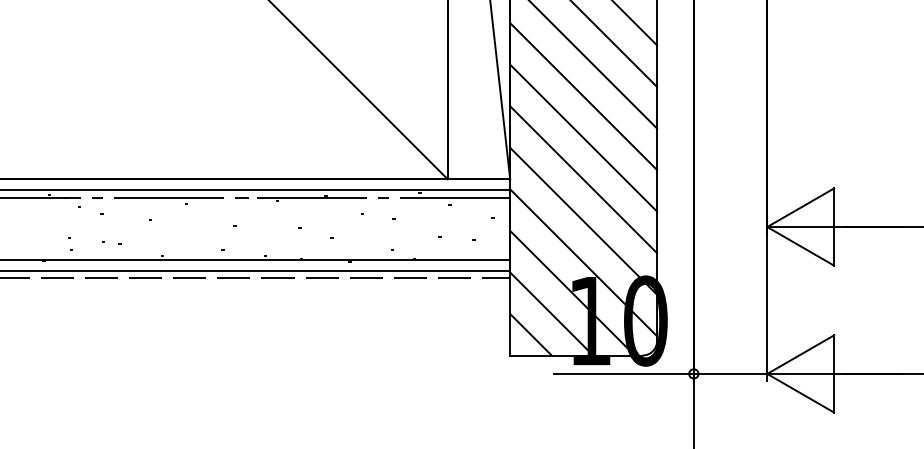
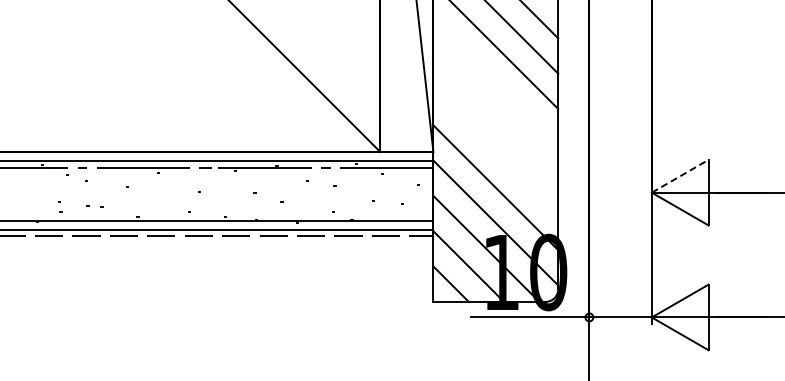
line: (583, 96) -> (495, 81), removed
line: (583, 137) -> (495, 116), removed
line: (583, 179) -> (495, 152), removed
line: (801, 208) -> (680, 176), solid -> dashed

